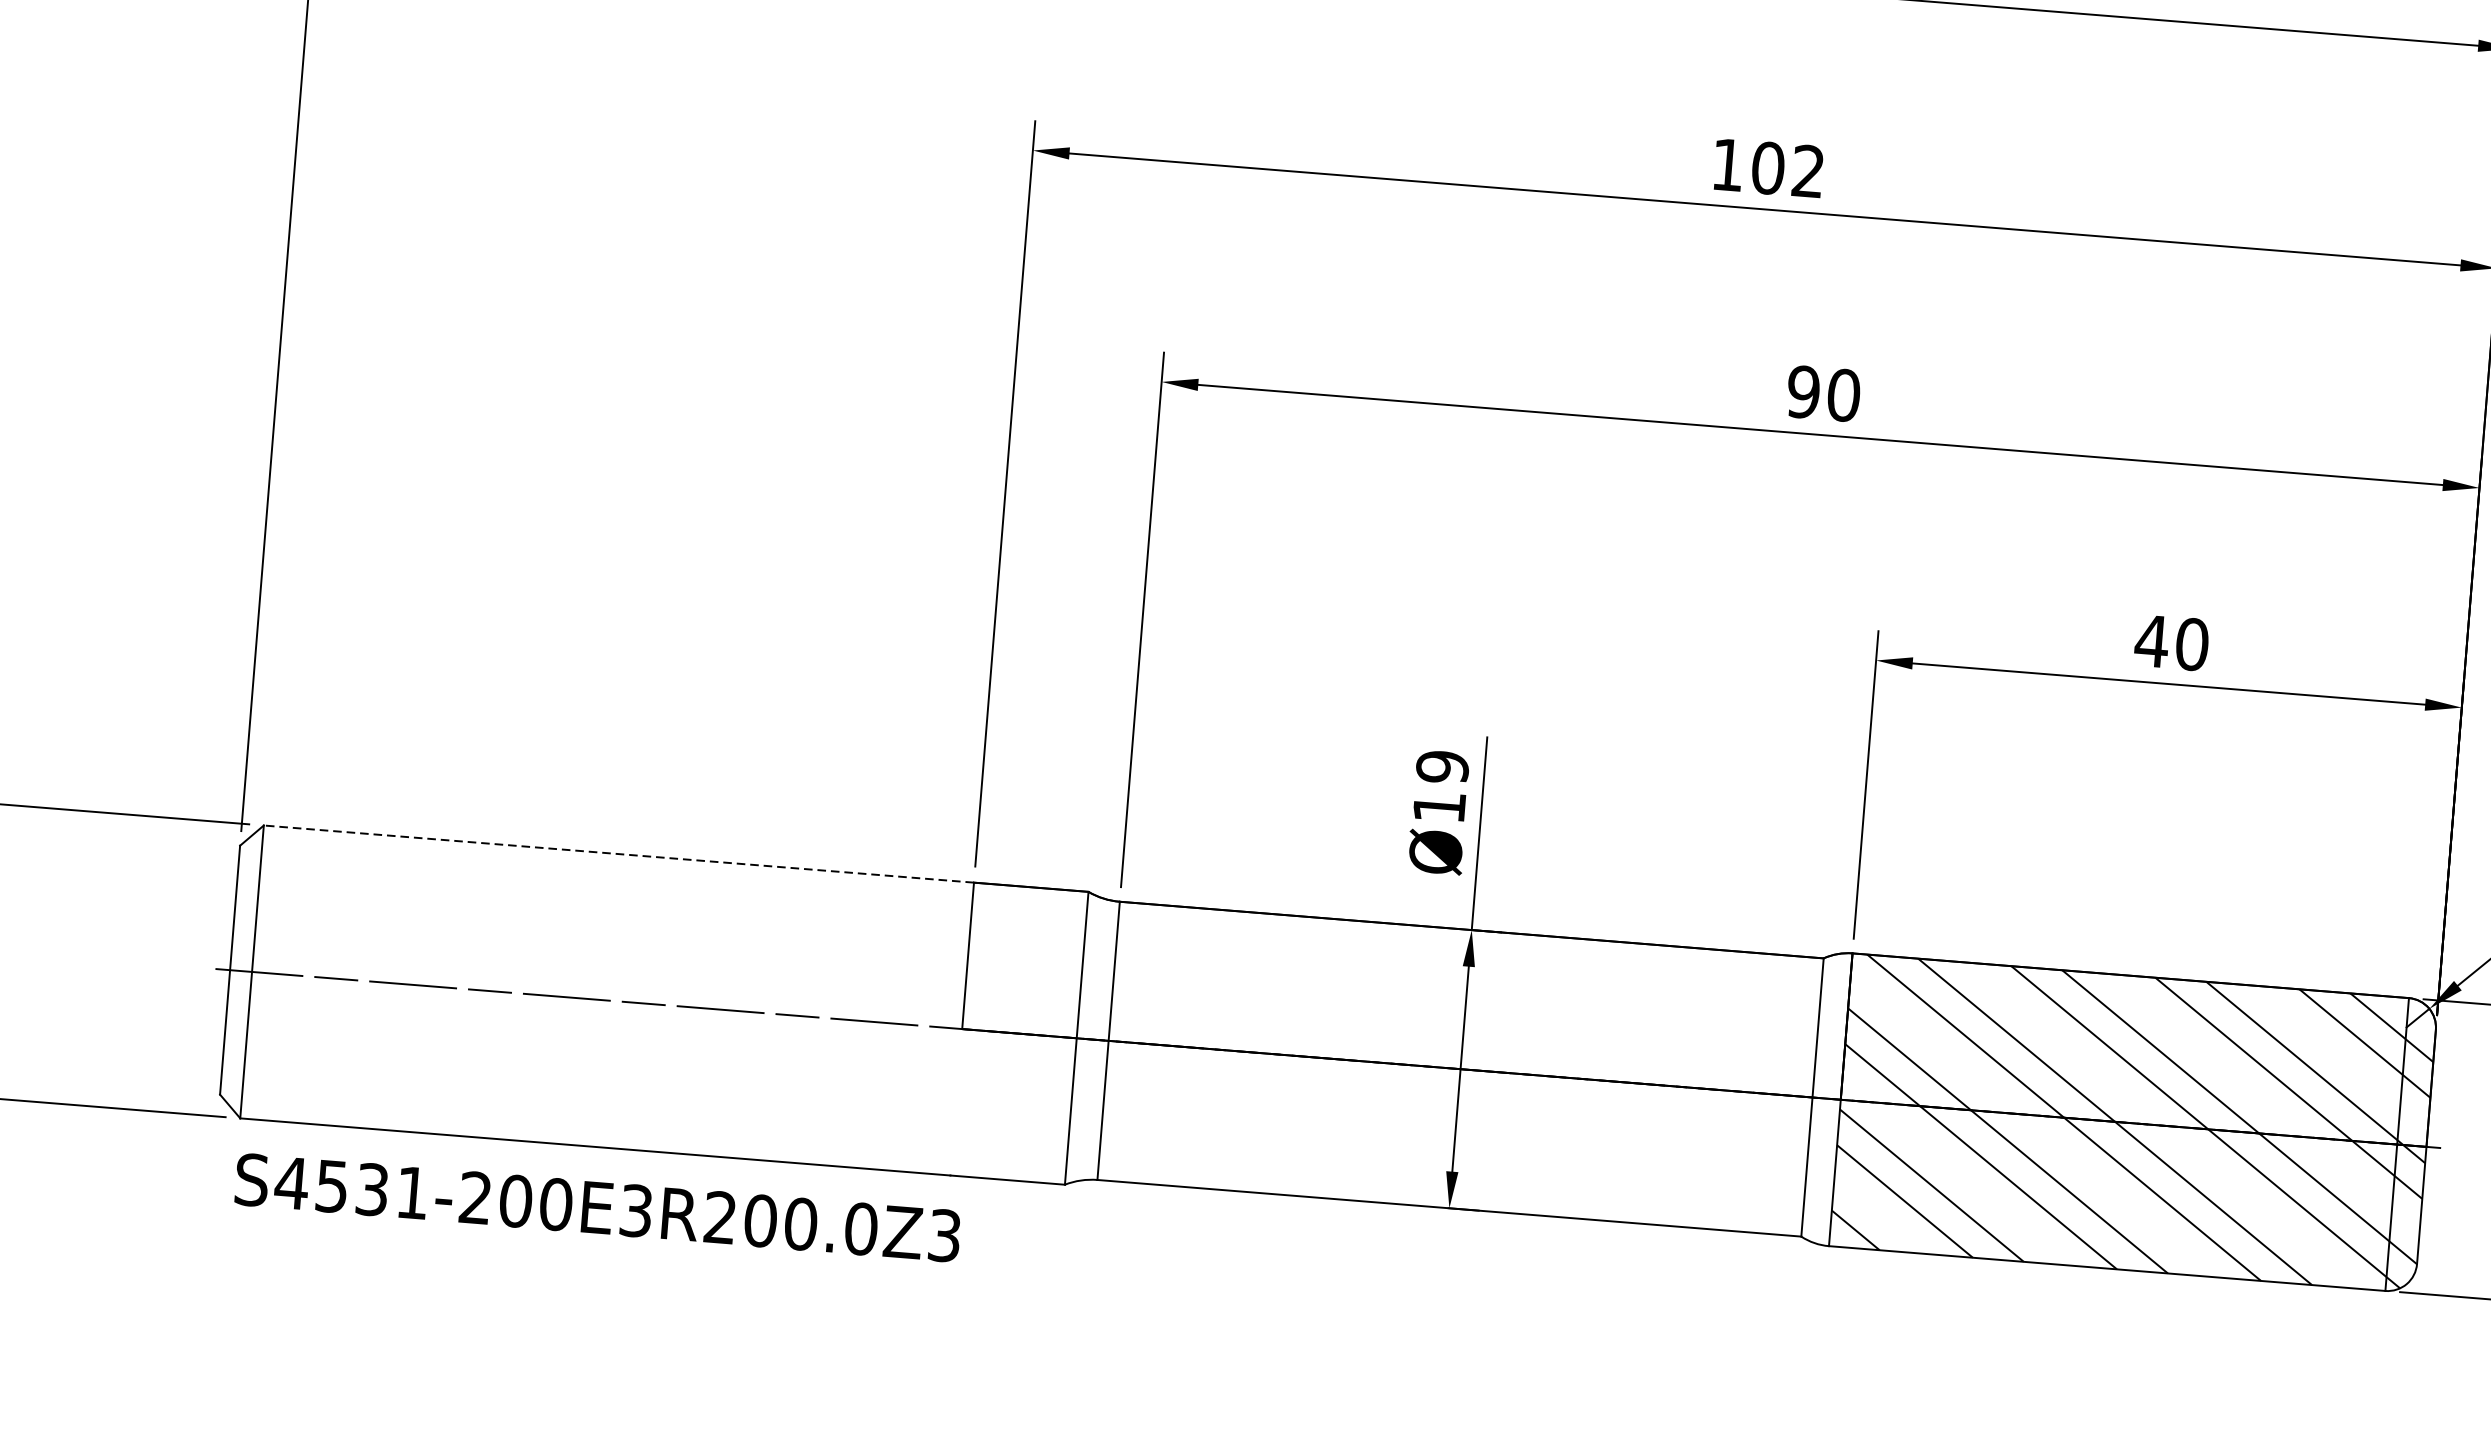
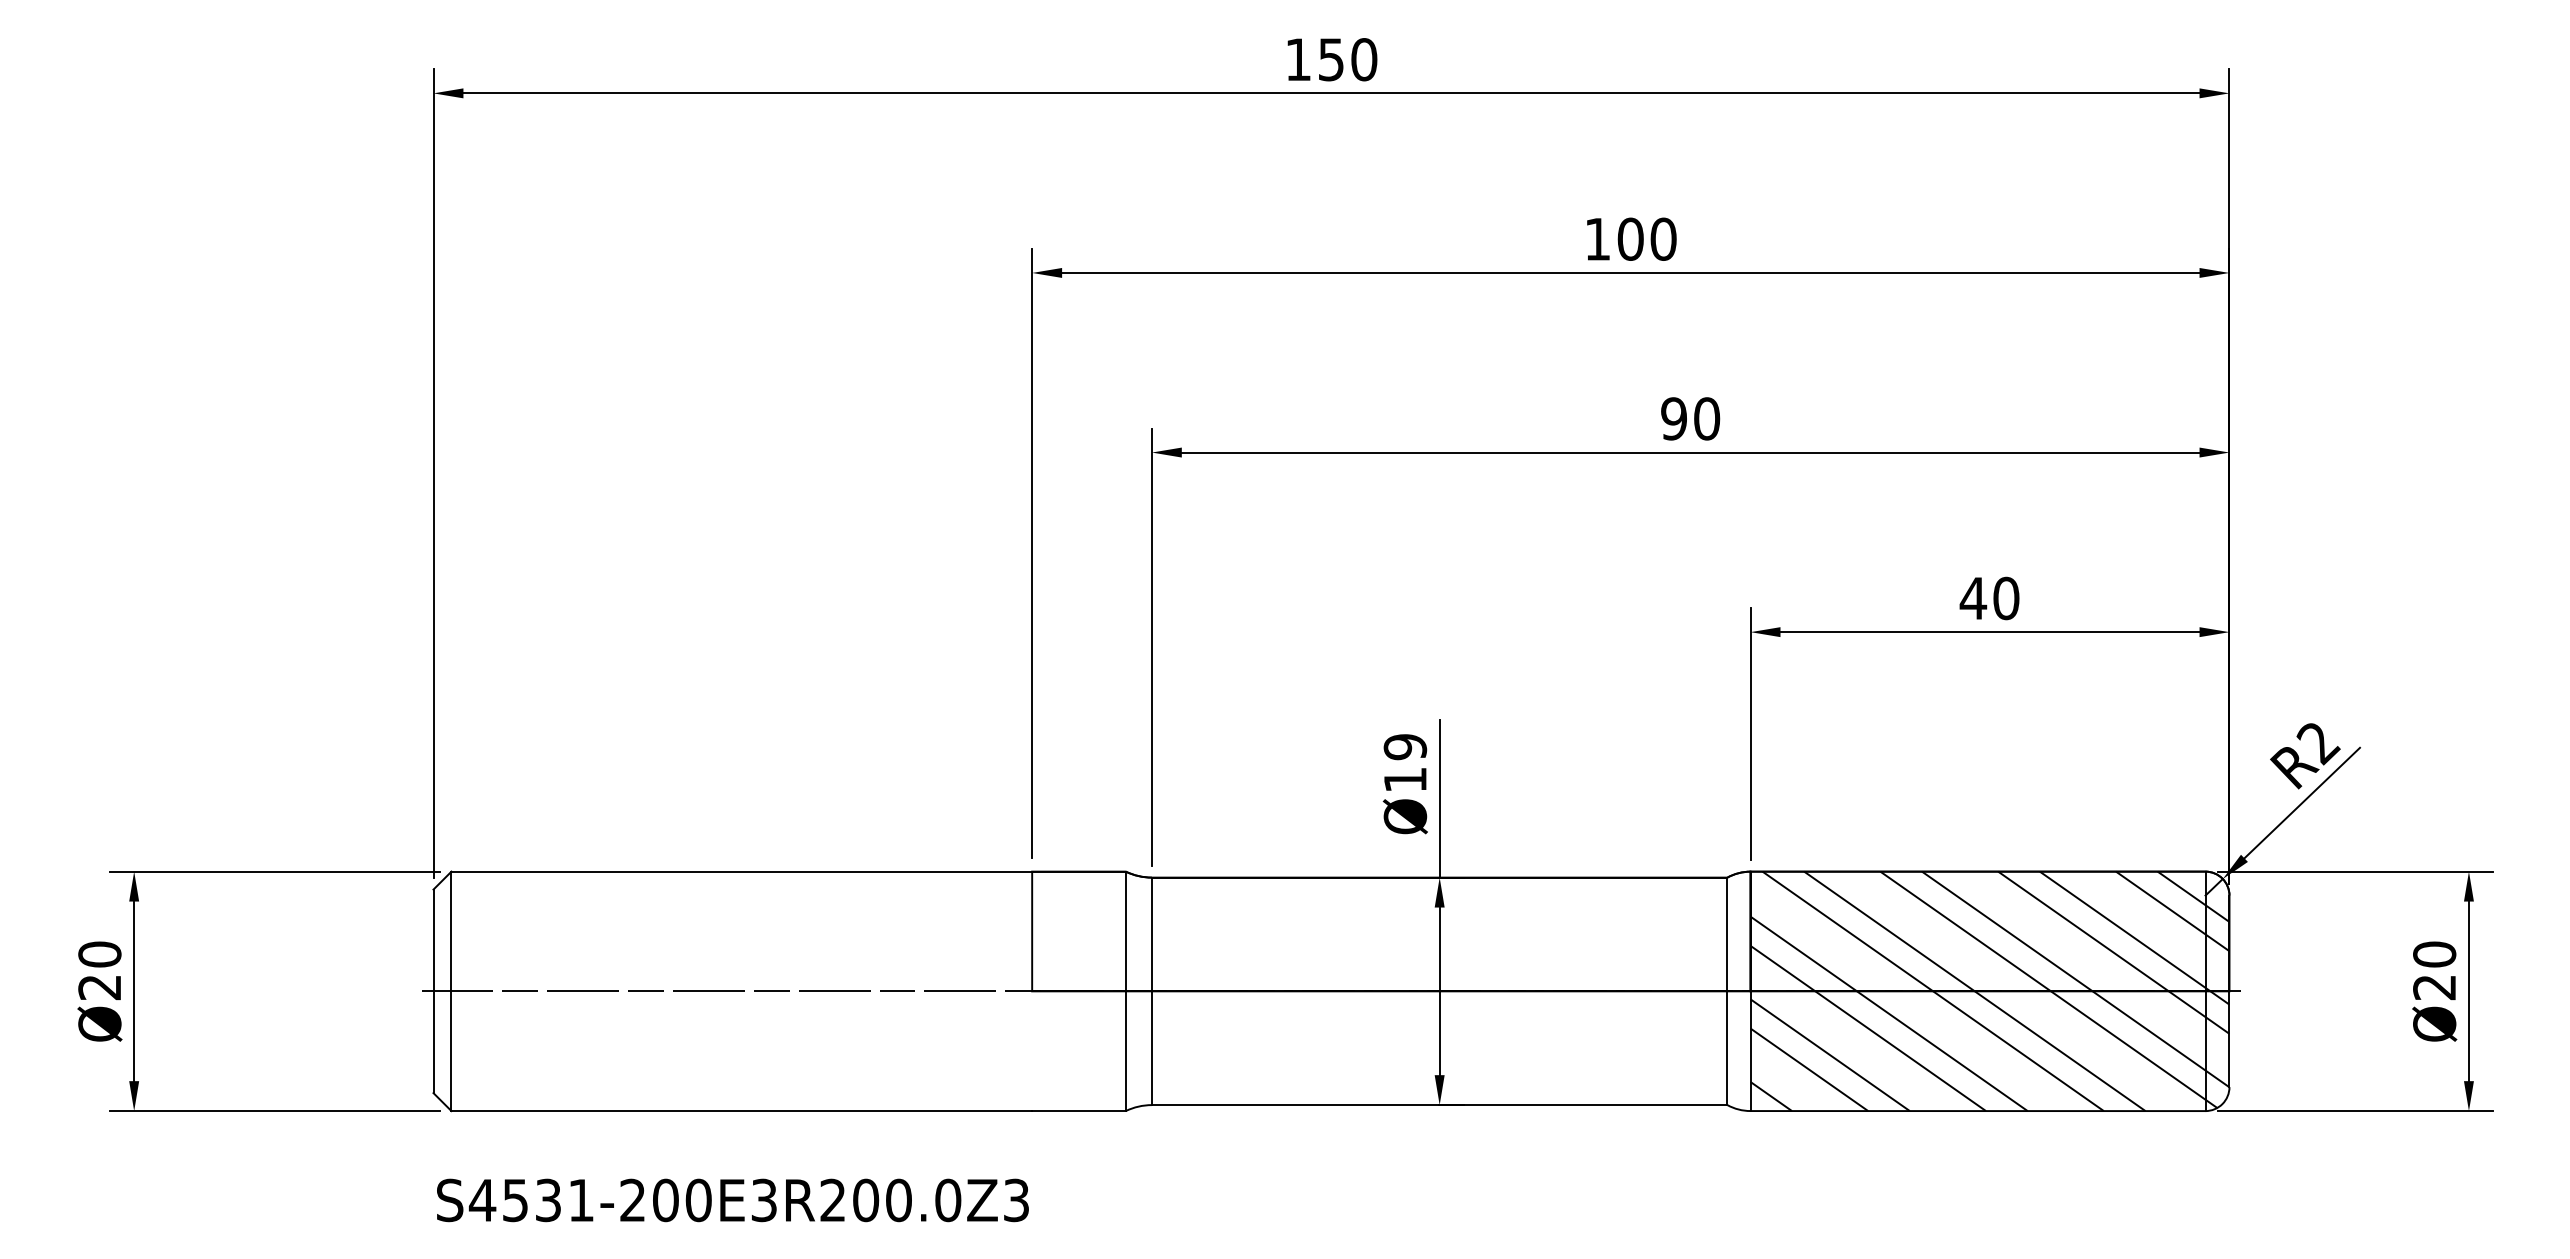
text: (1808, 170) -> (1663, 238), 102 -> 100
line: (618, 853) -> (741, 871), dashed -> solid
text: (597, 1207) -> (732, 1200), moved

